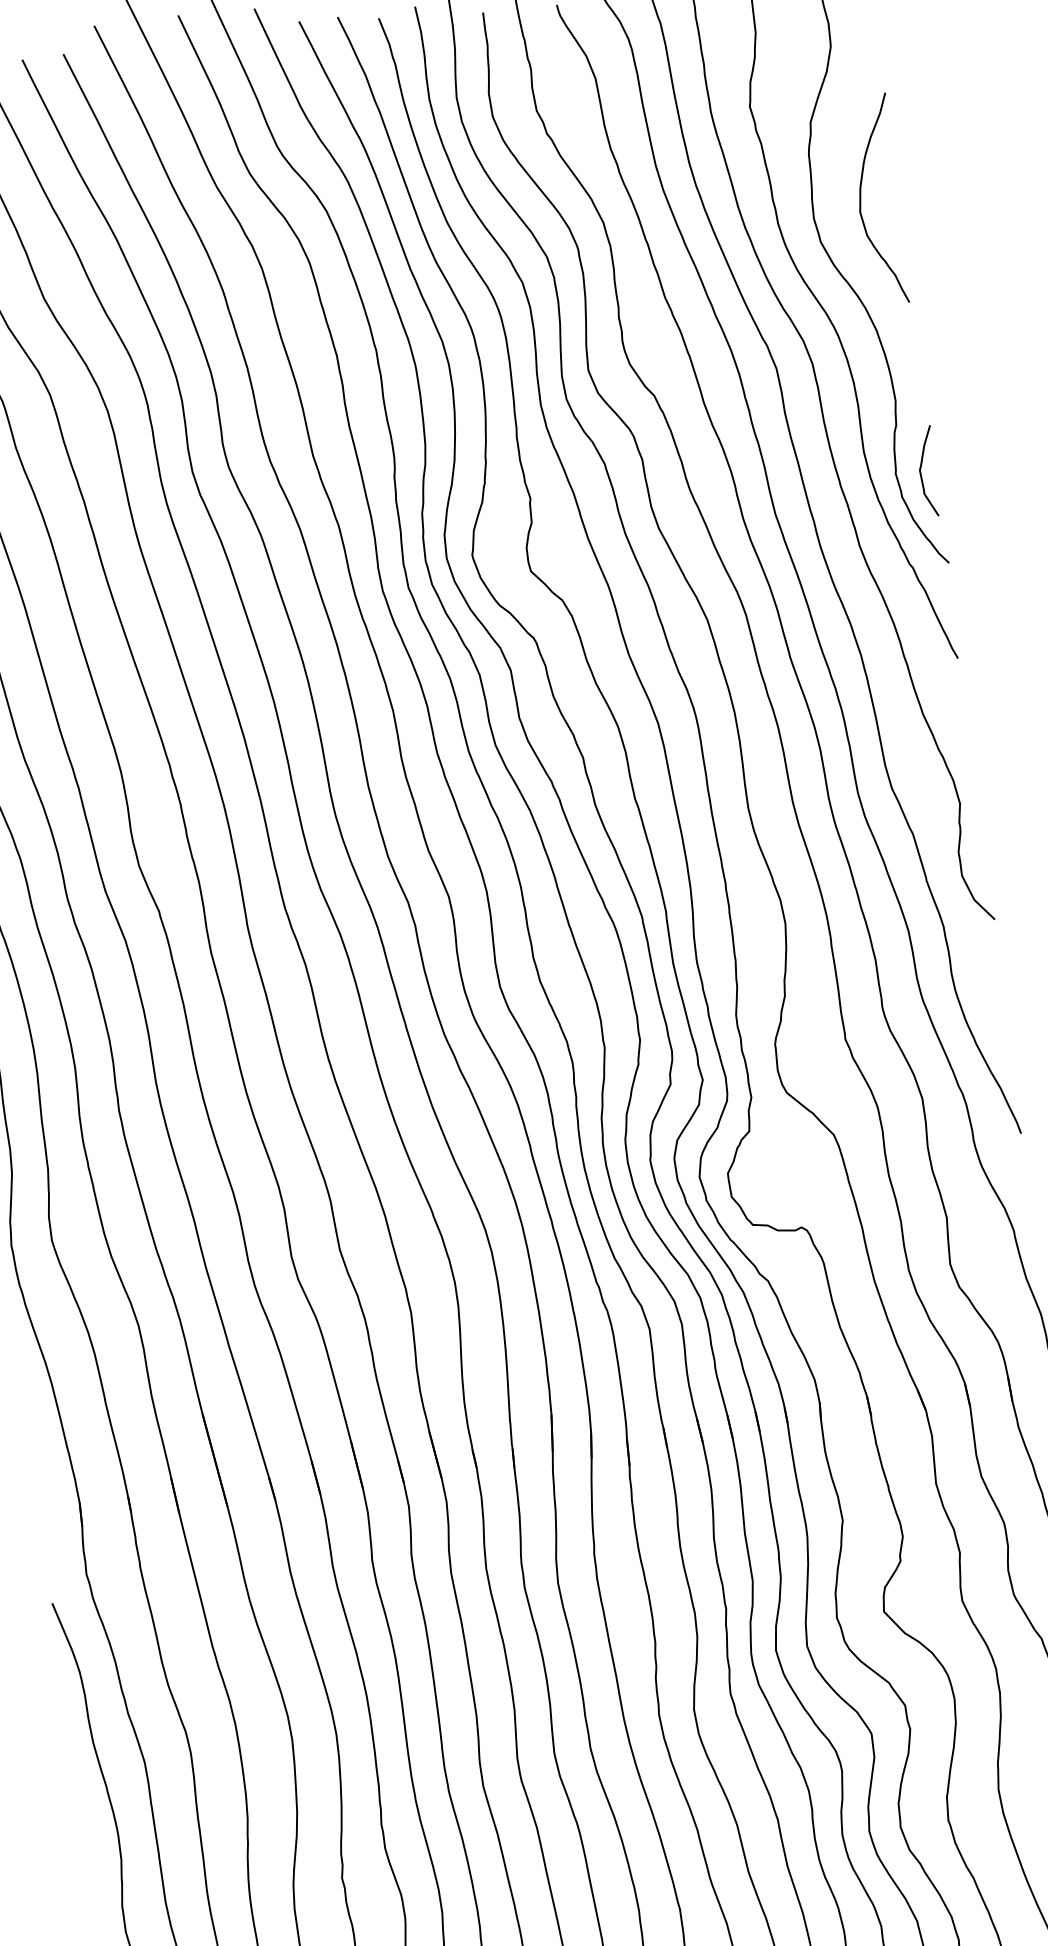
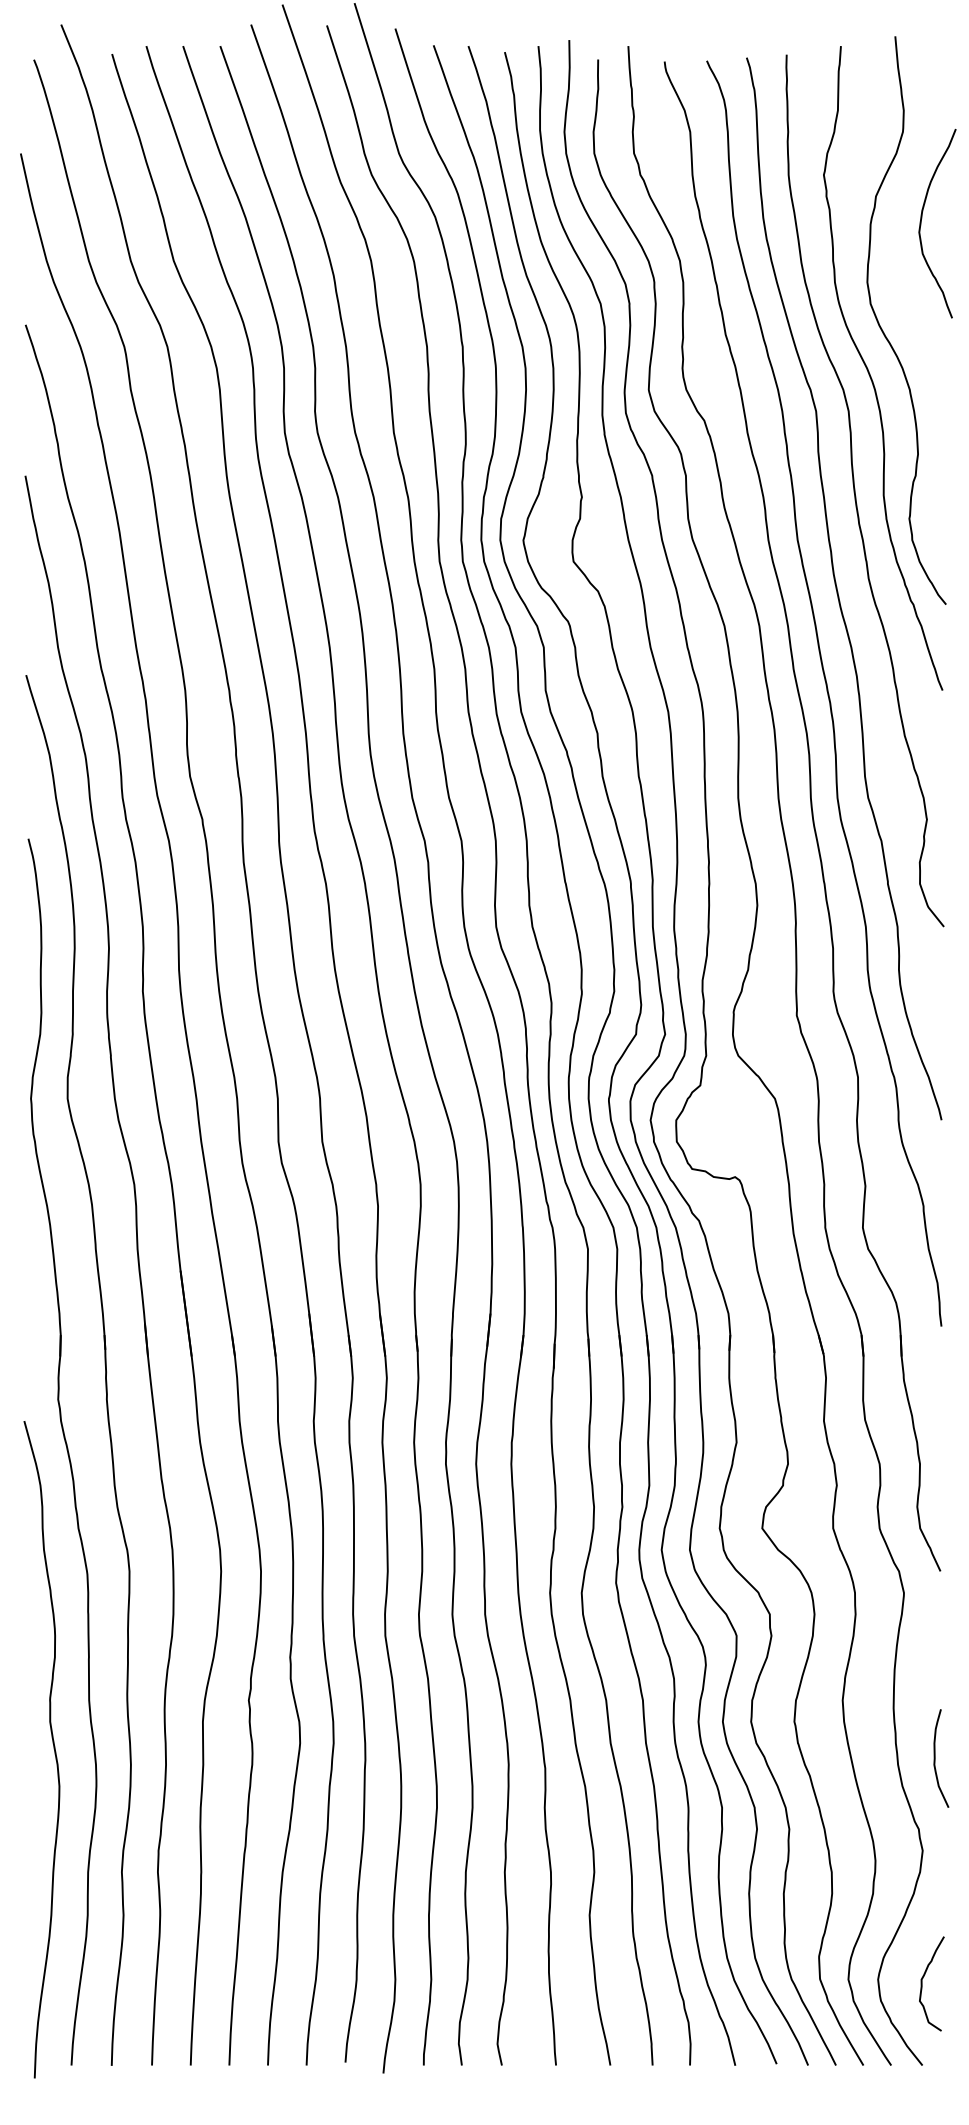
curve: (861, 196) -> (922, 218), moved
curve: (921, 472) -> (932, 520), removed

